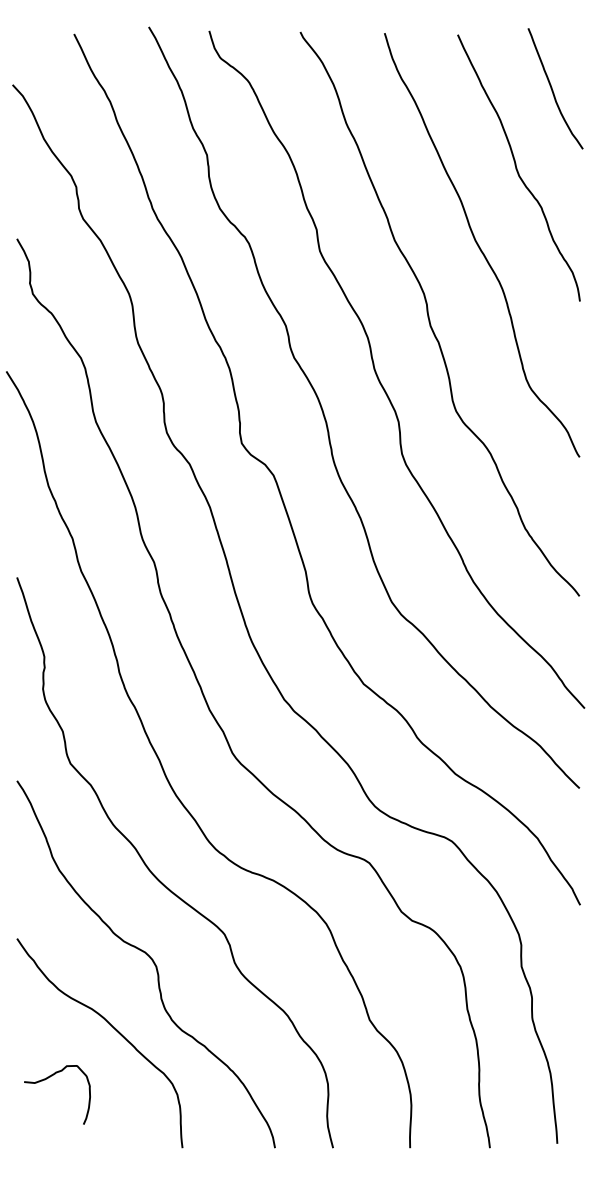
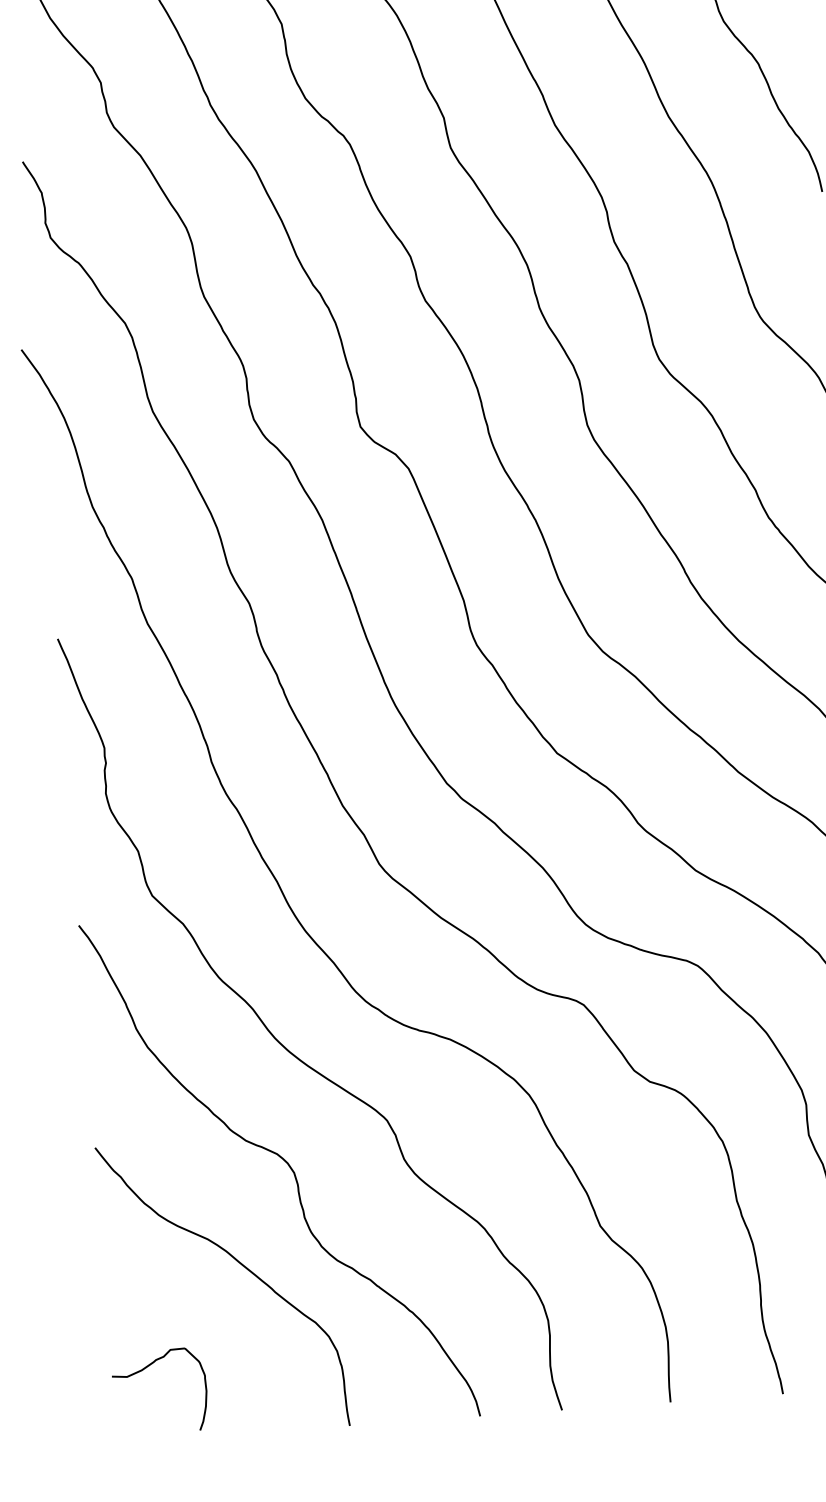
curve: (48, 1078) -> (145, 1369), moved

